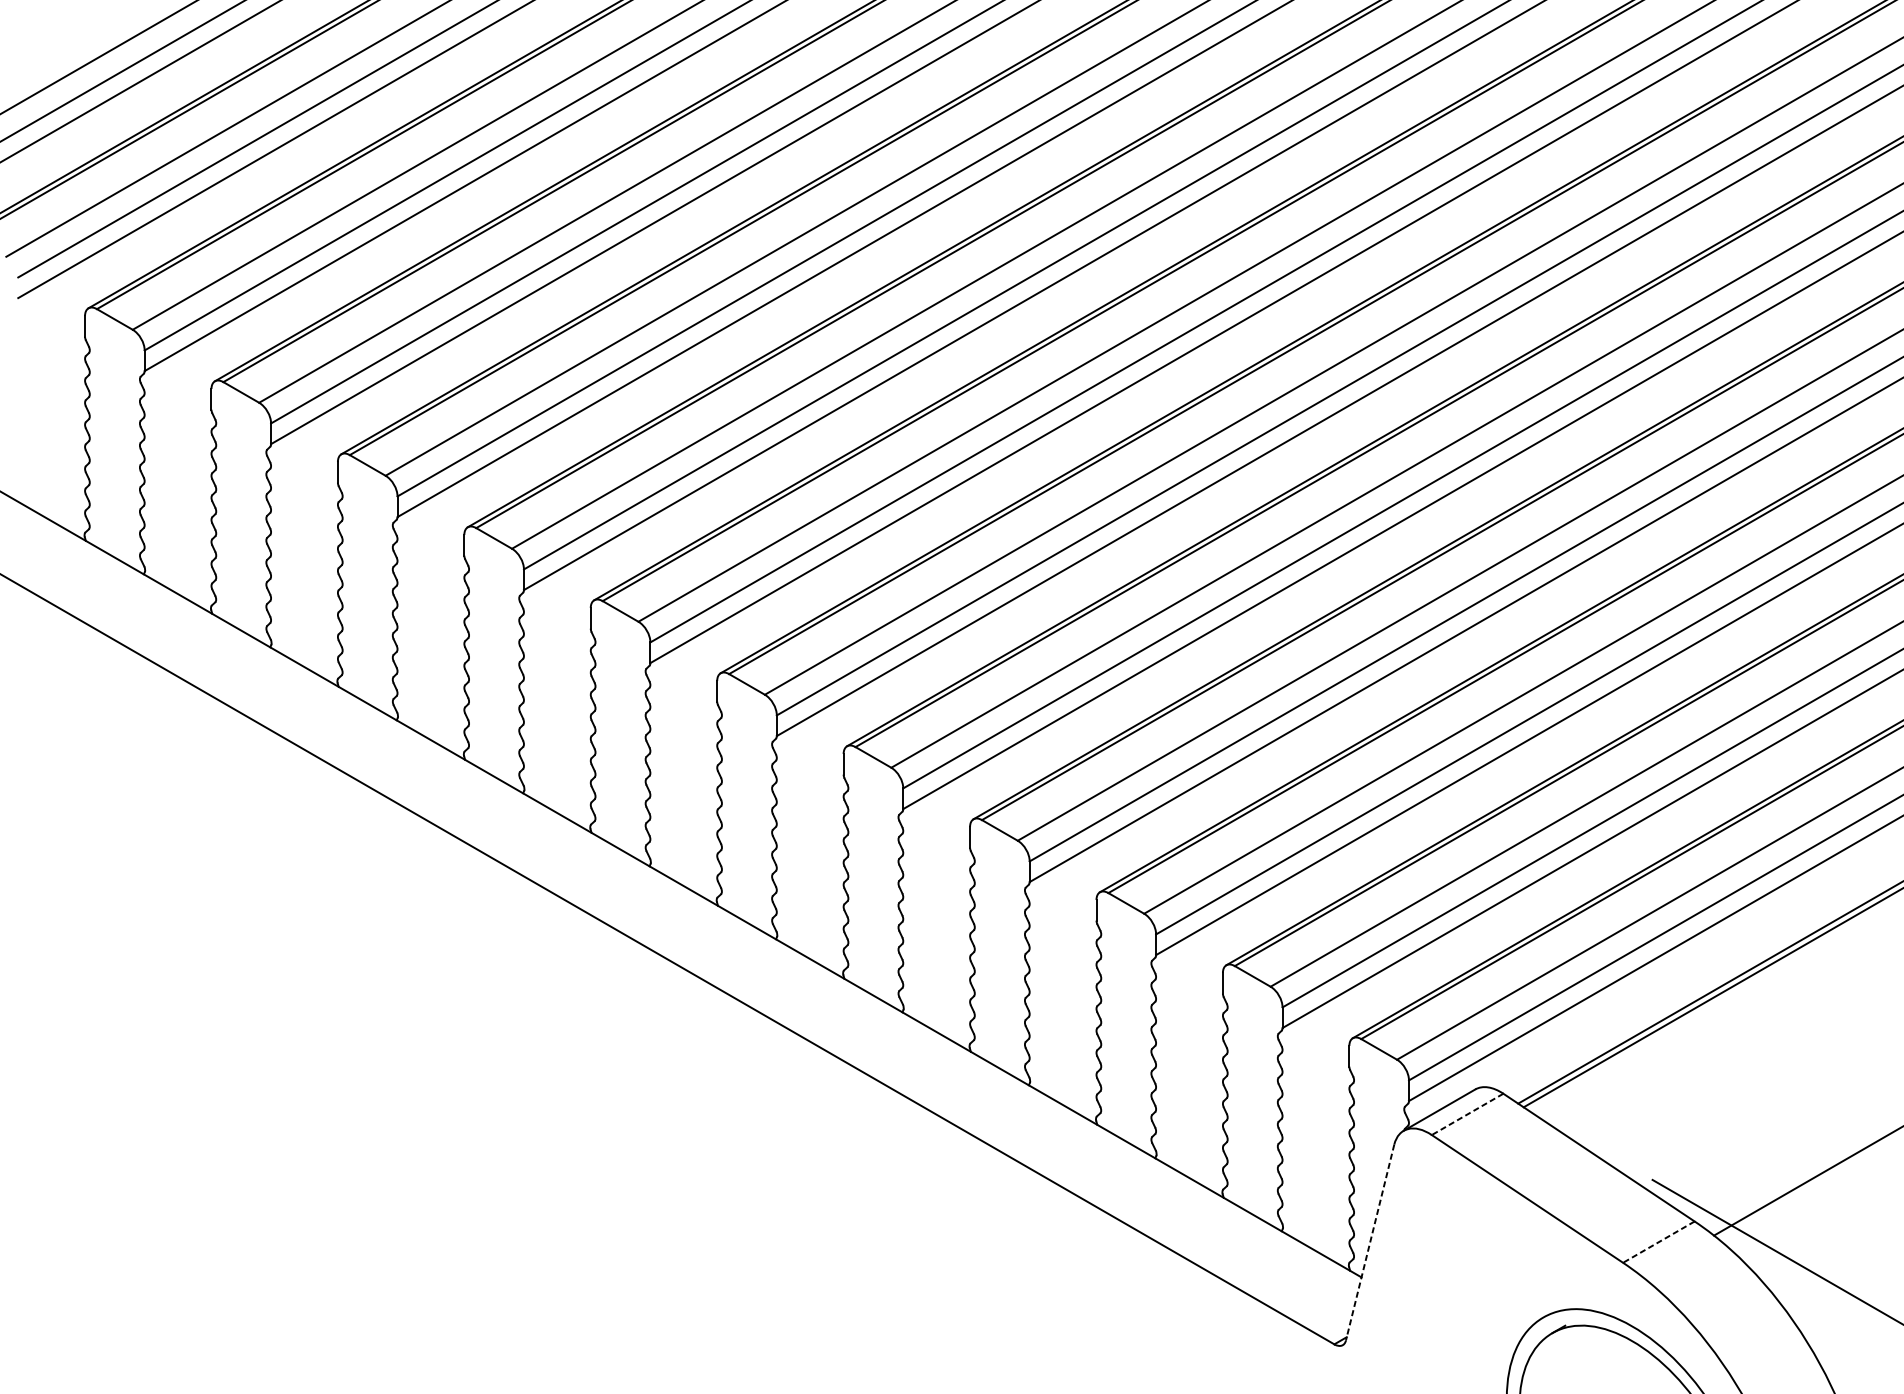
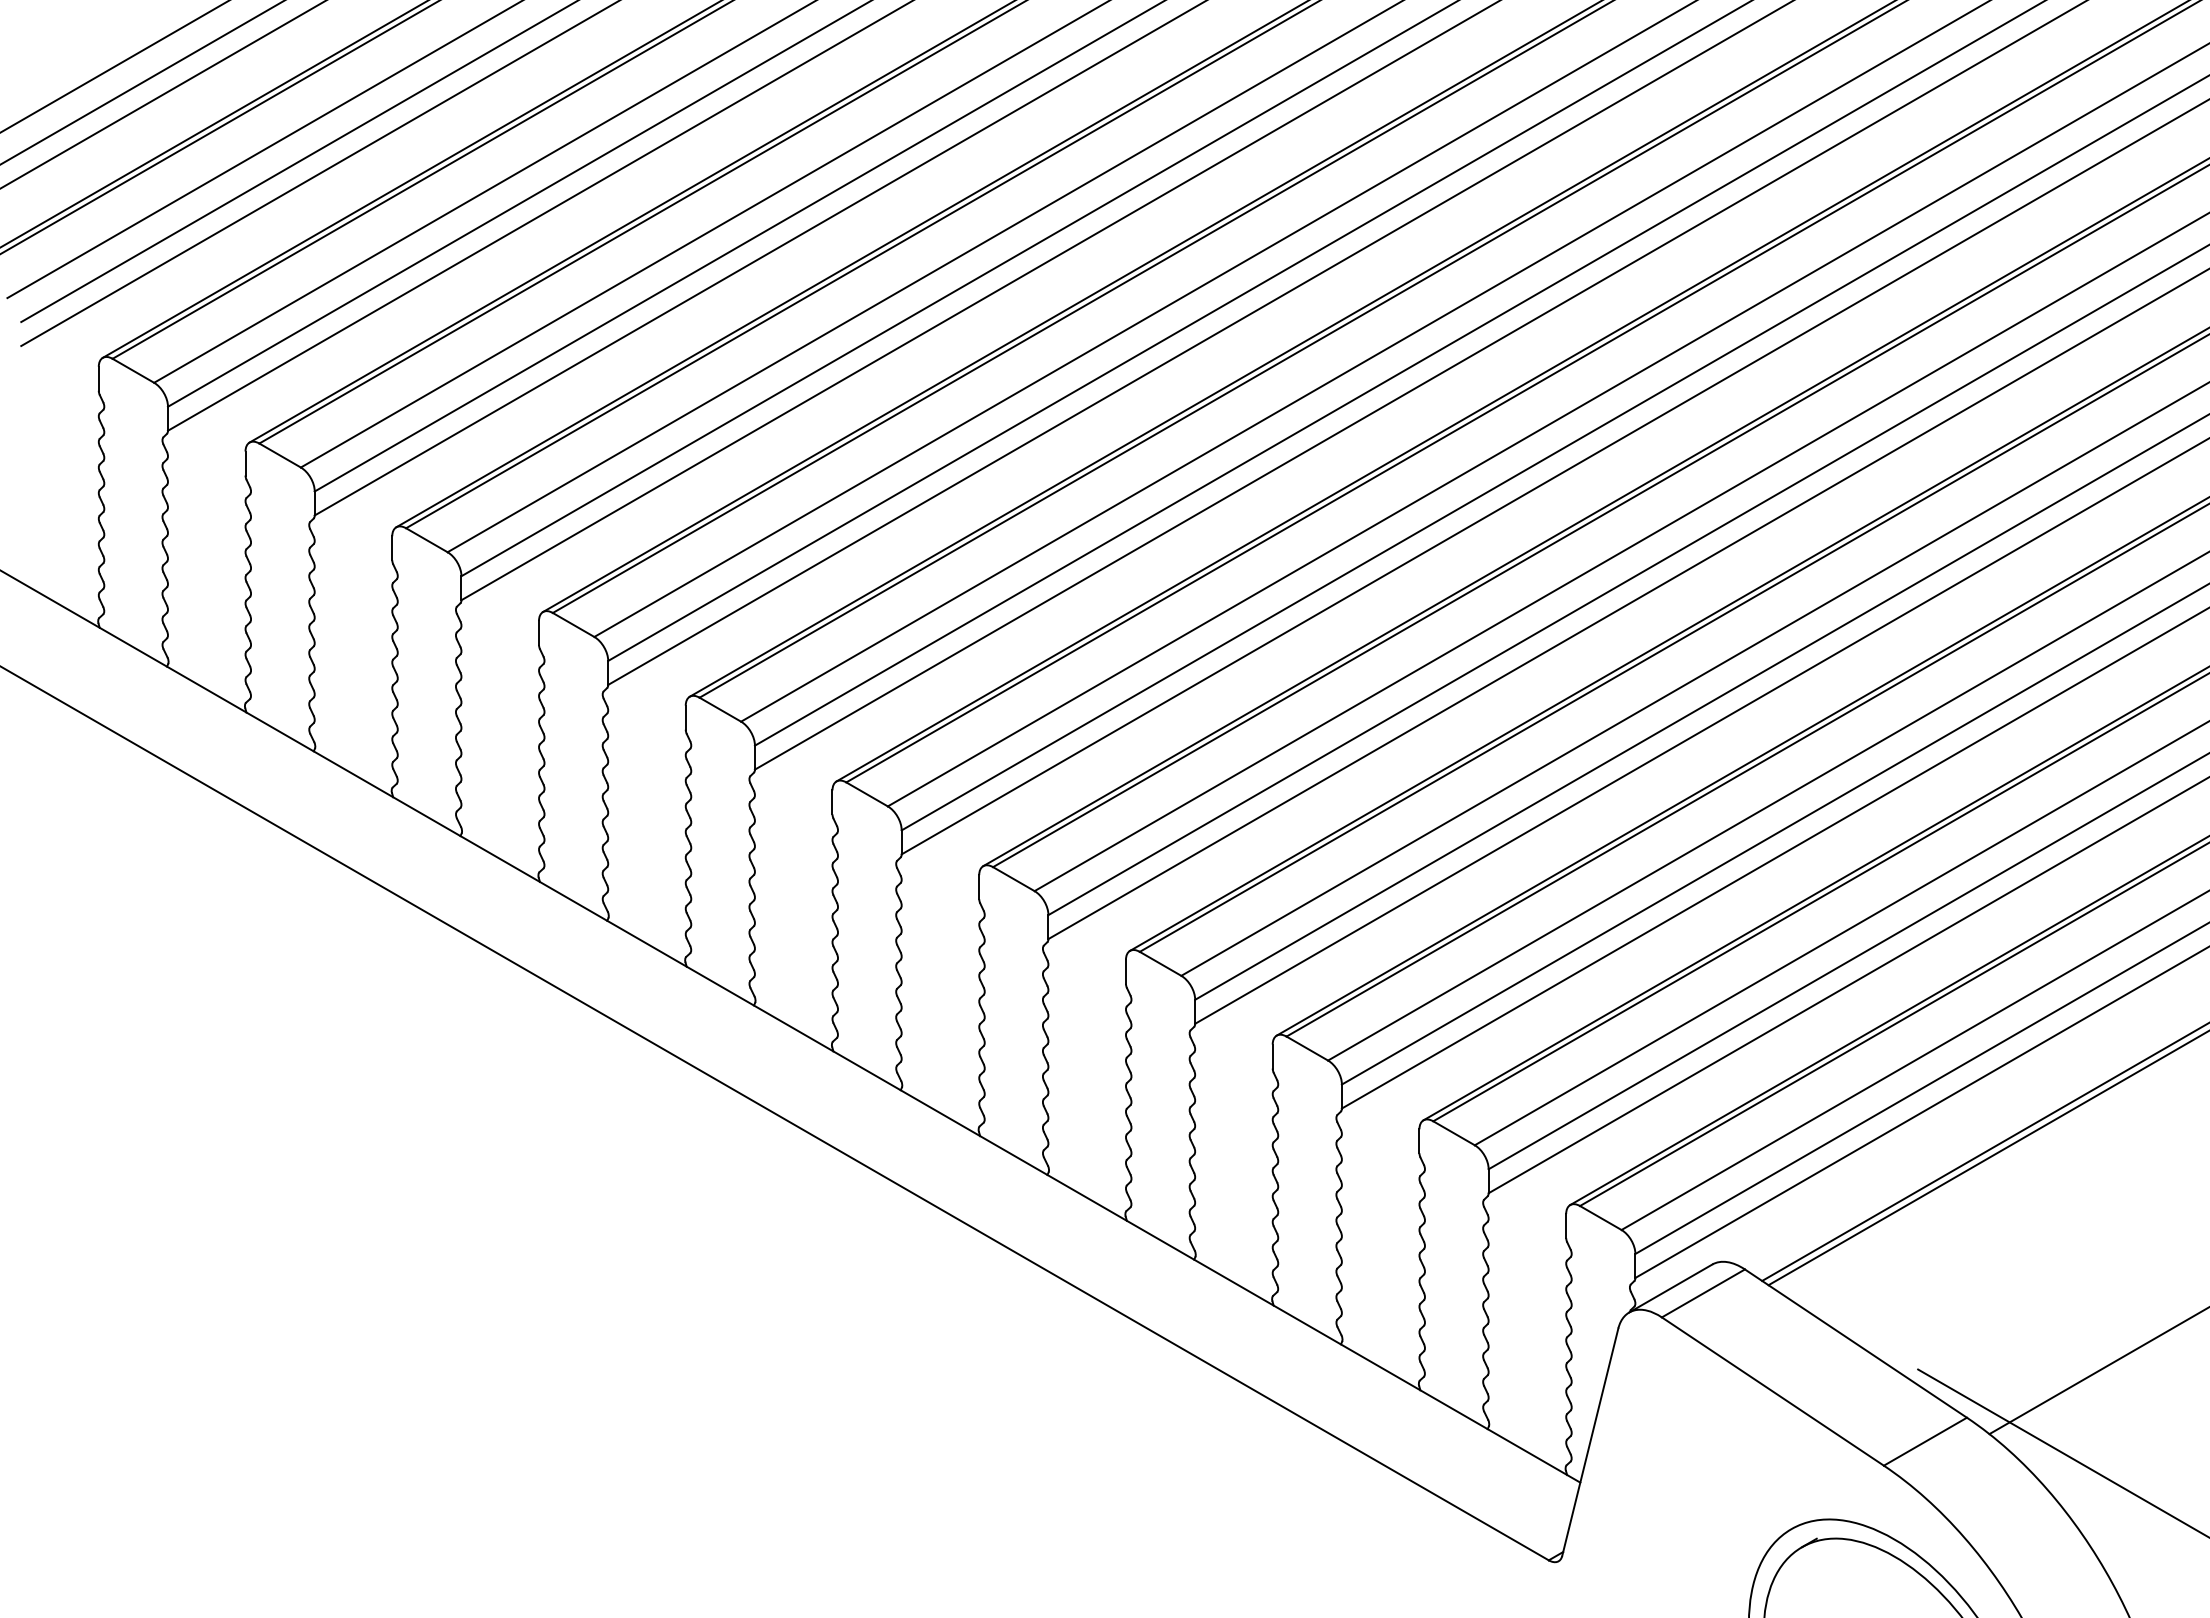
line: (1467, 1114) -> (1703, 1293), dashed -> solid
line: (1658, 1241) -> (1925, 1441), dashed -> solid
line: (1370, 1242) -> (1590, 1442), dashed -> solid

